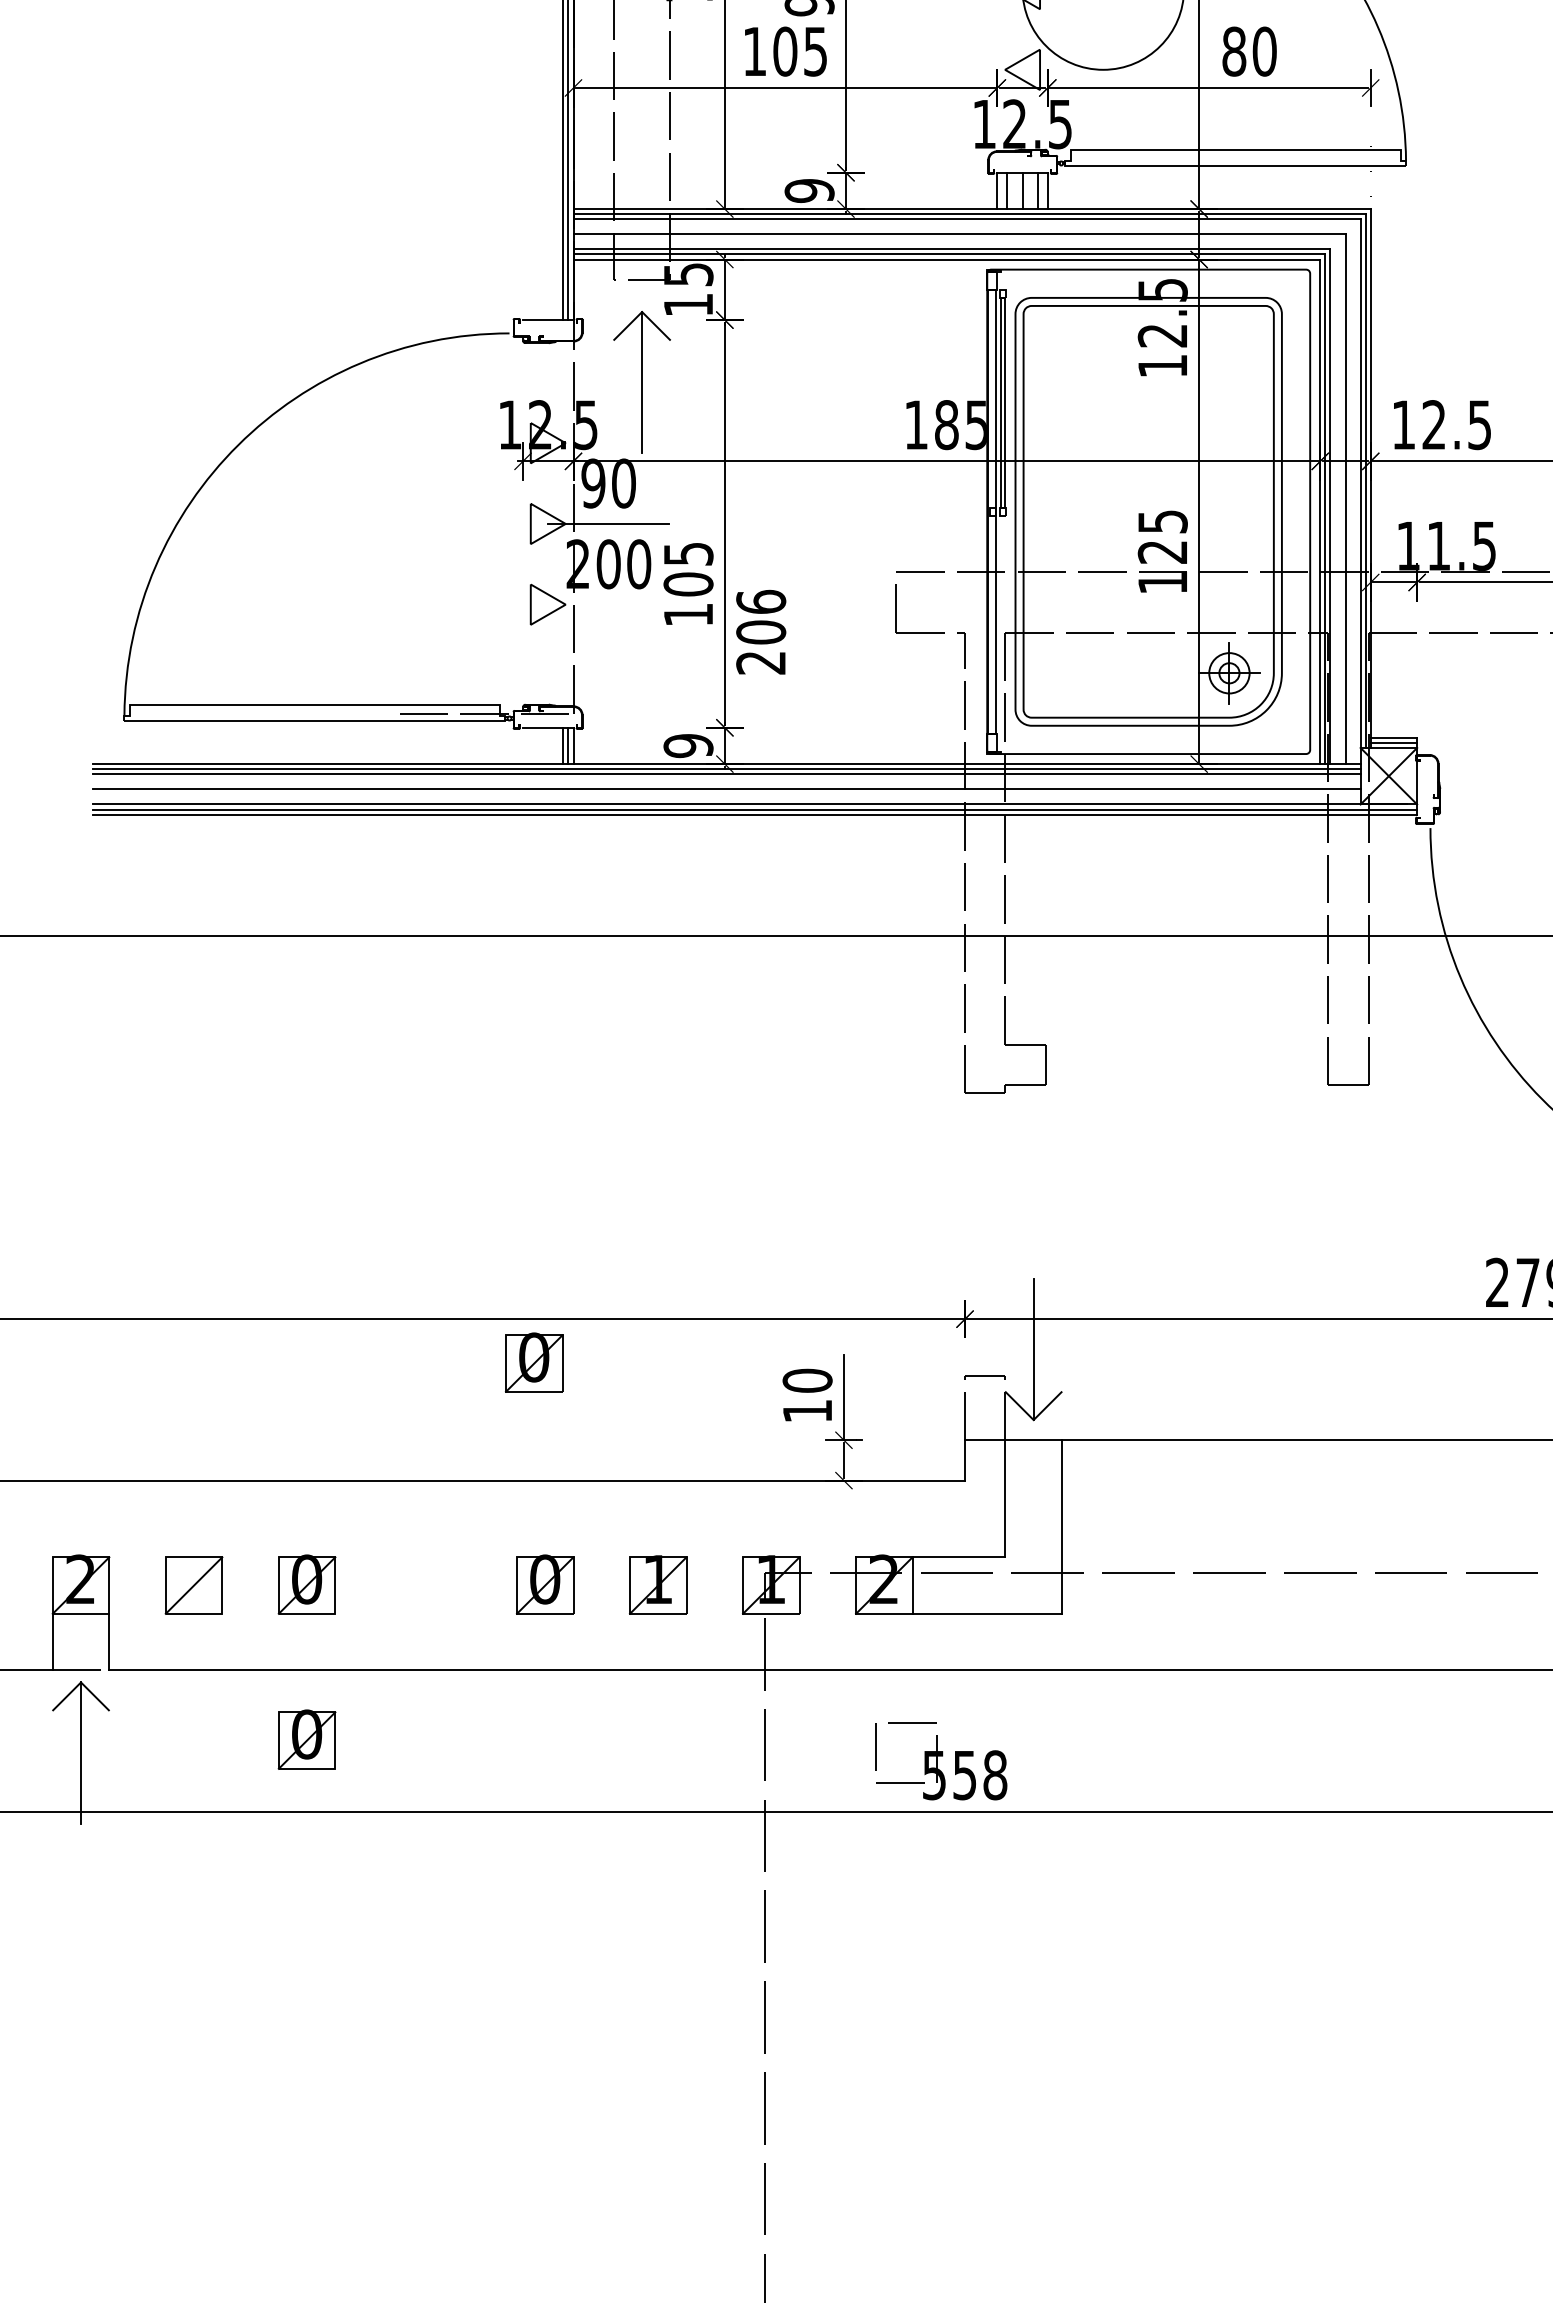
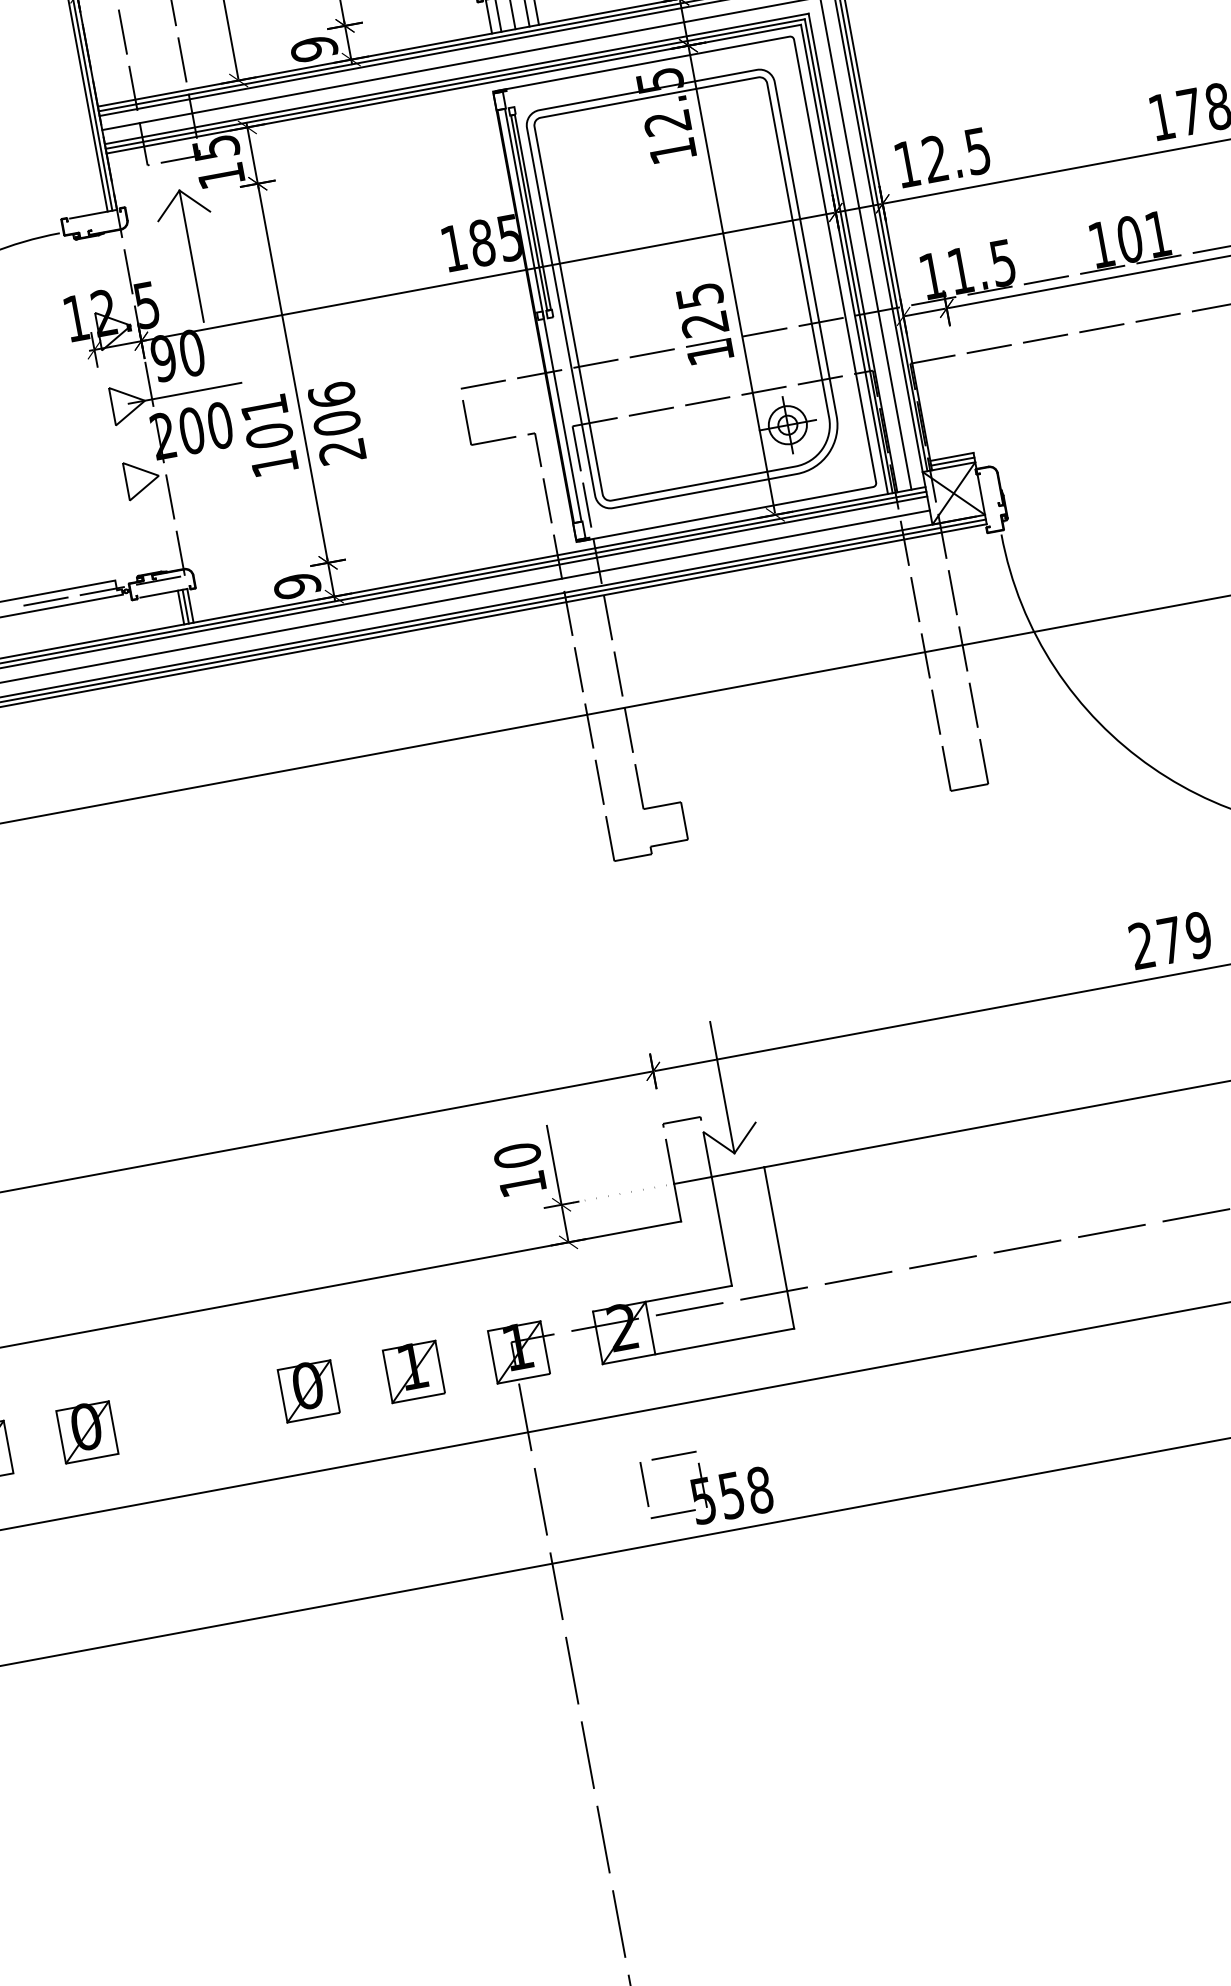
text: (688, 554) -> (264, 407), 105 -> 101
text: (761, 631) -> (337, 422), moved
part: (534, 1362) -> (260, 1185), removed
part: (306, 1739) -> (113, 1575), removed

